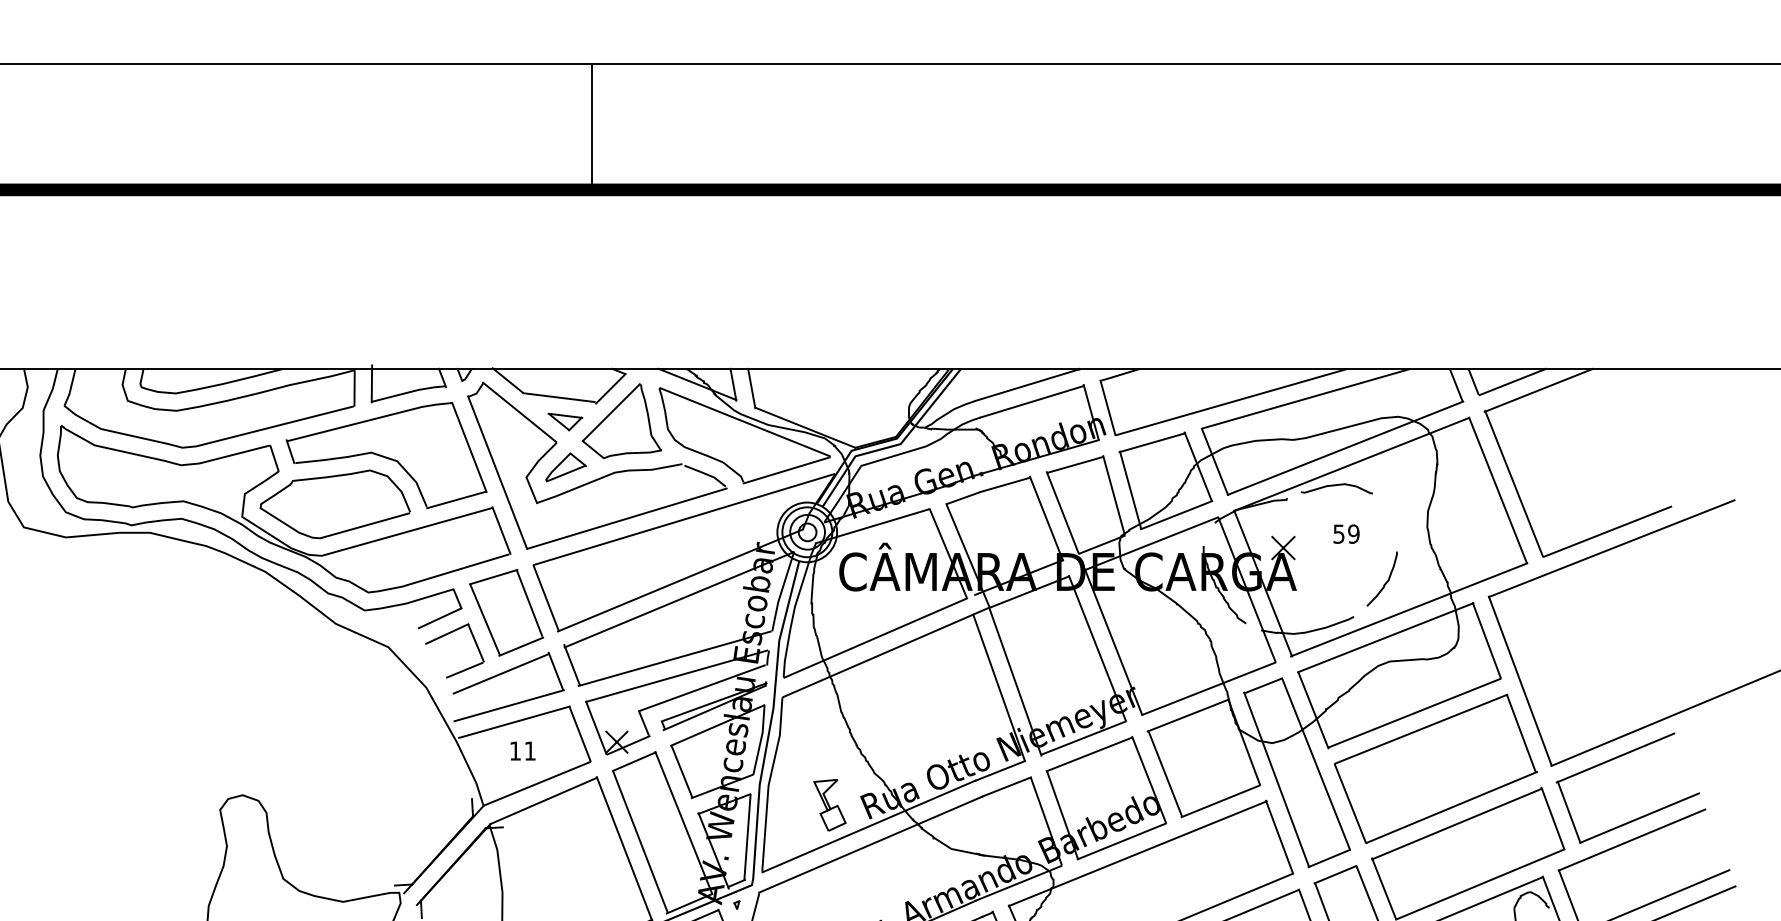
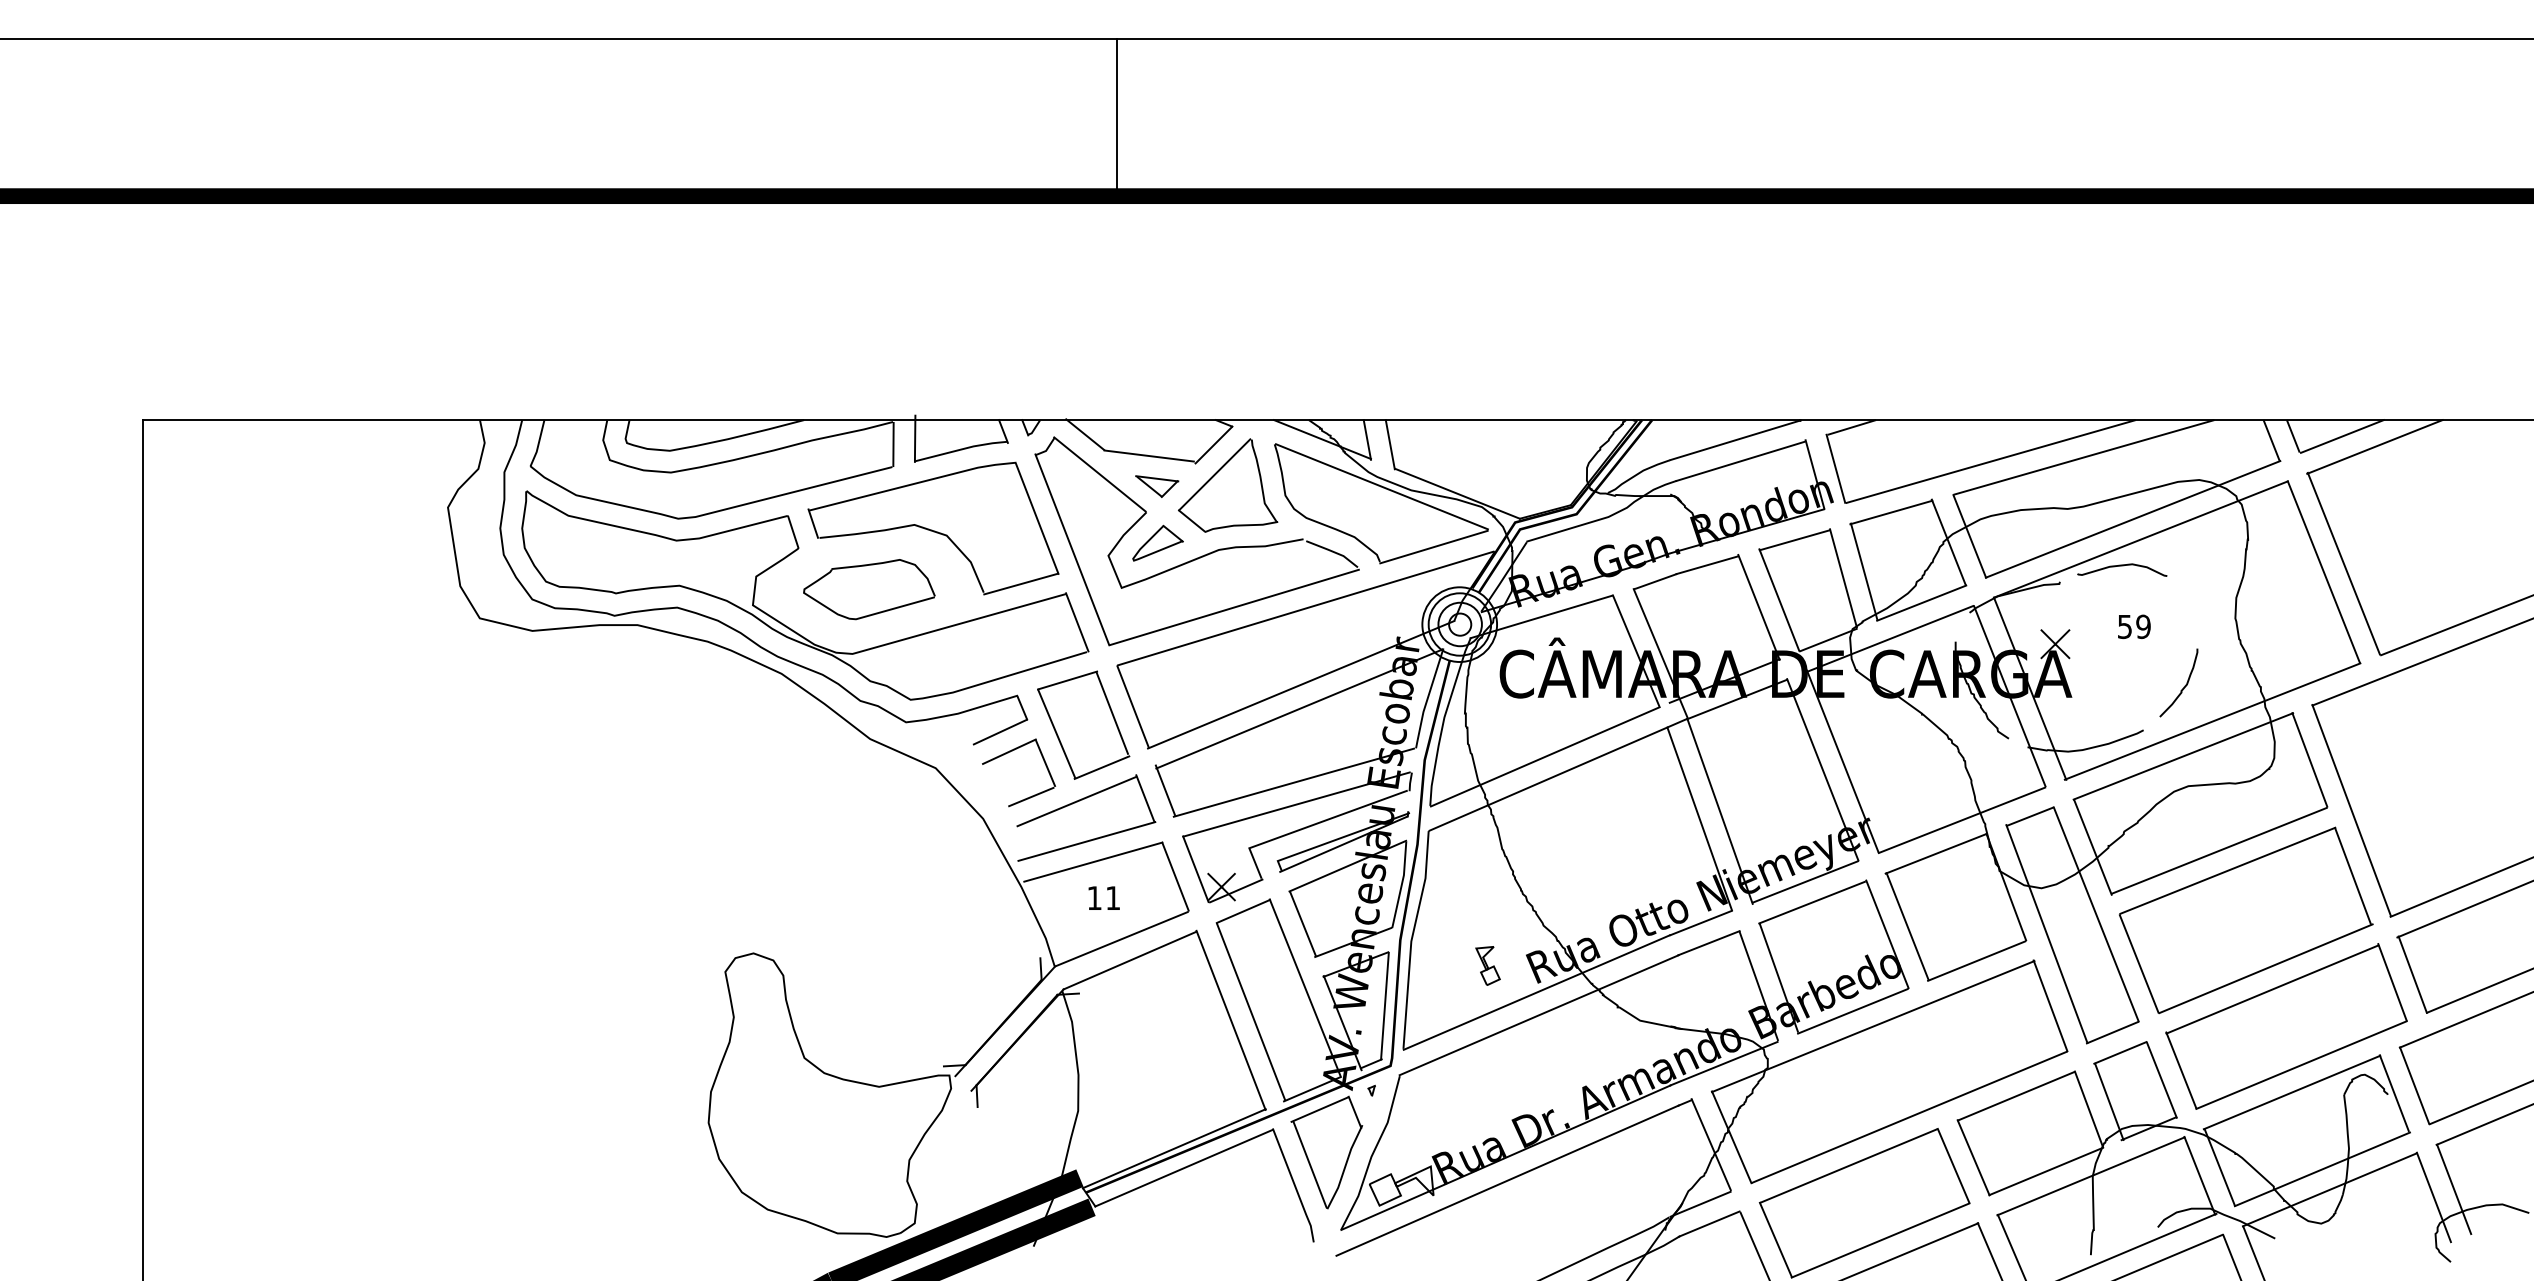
line: (591, 126) -> (1116, 117), moved
part: (335, 504) -> (869, 589), size x0.7
part: (829, 804) -> (1487, 965), size x0.6

